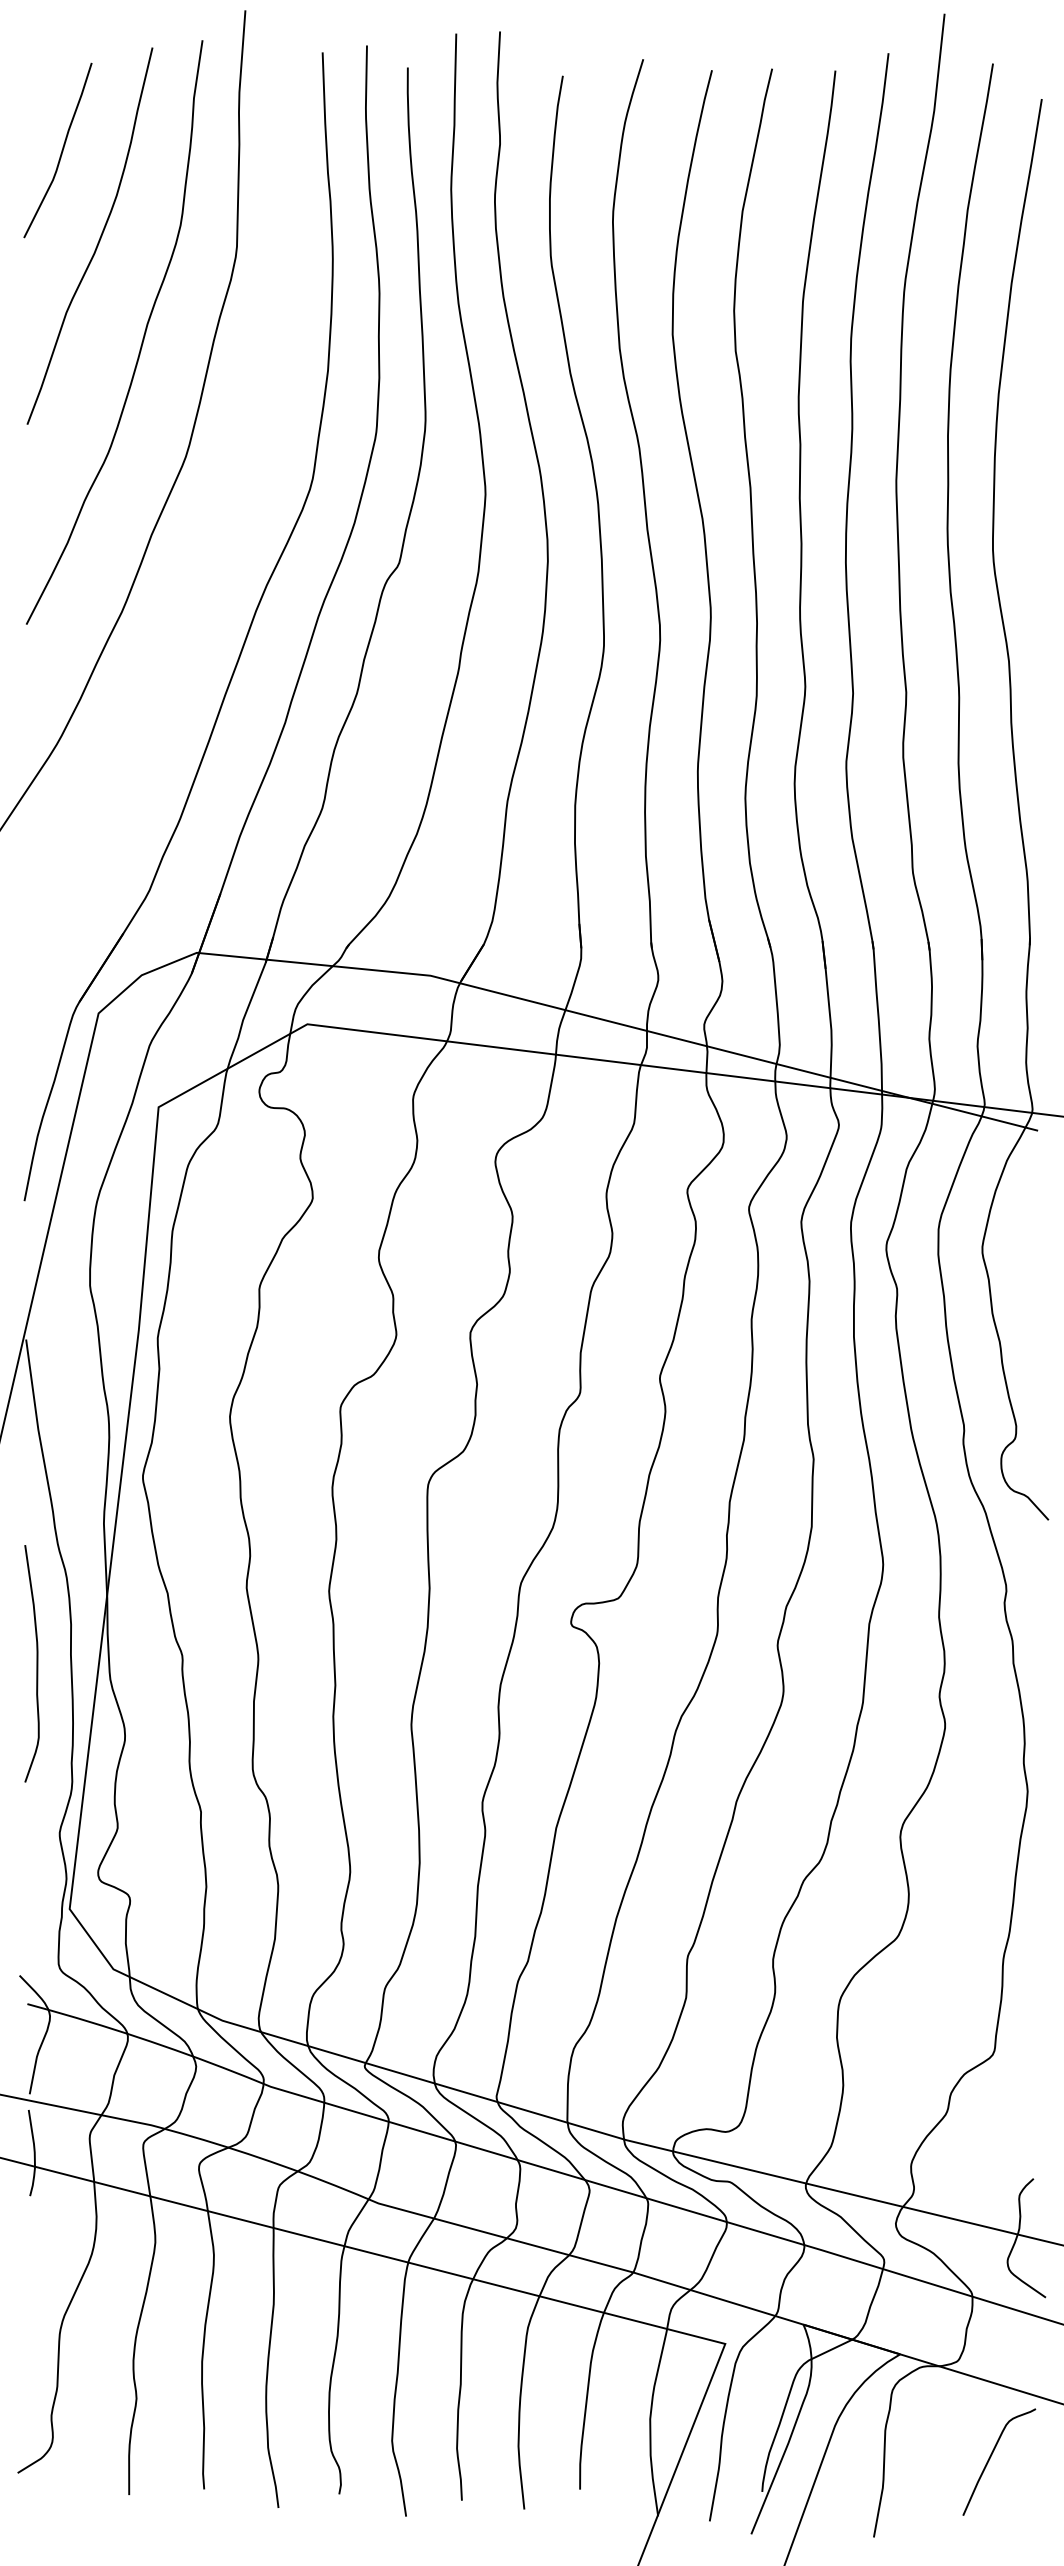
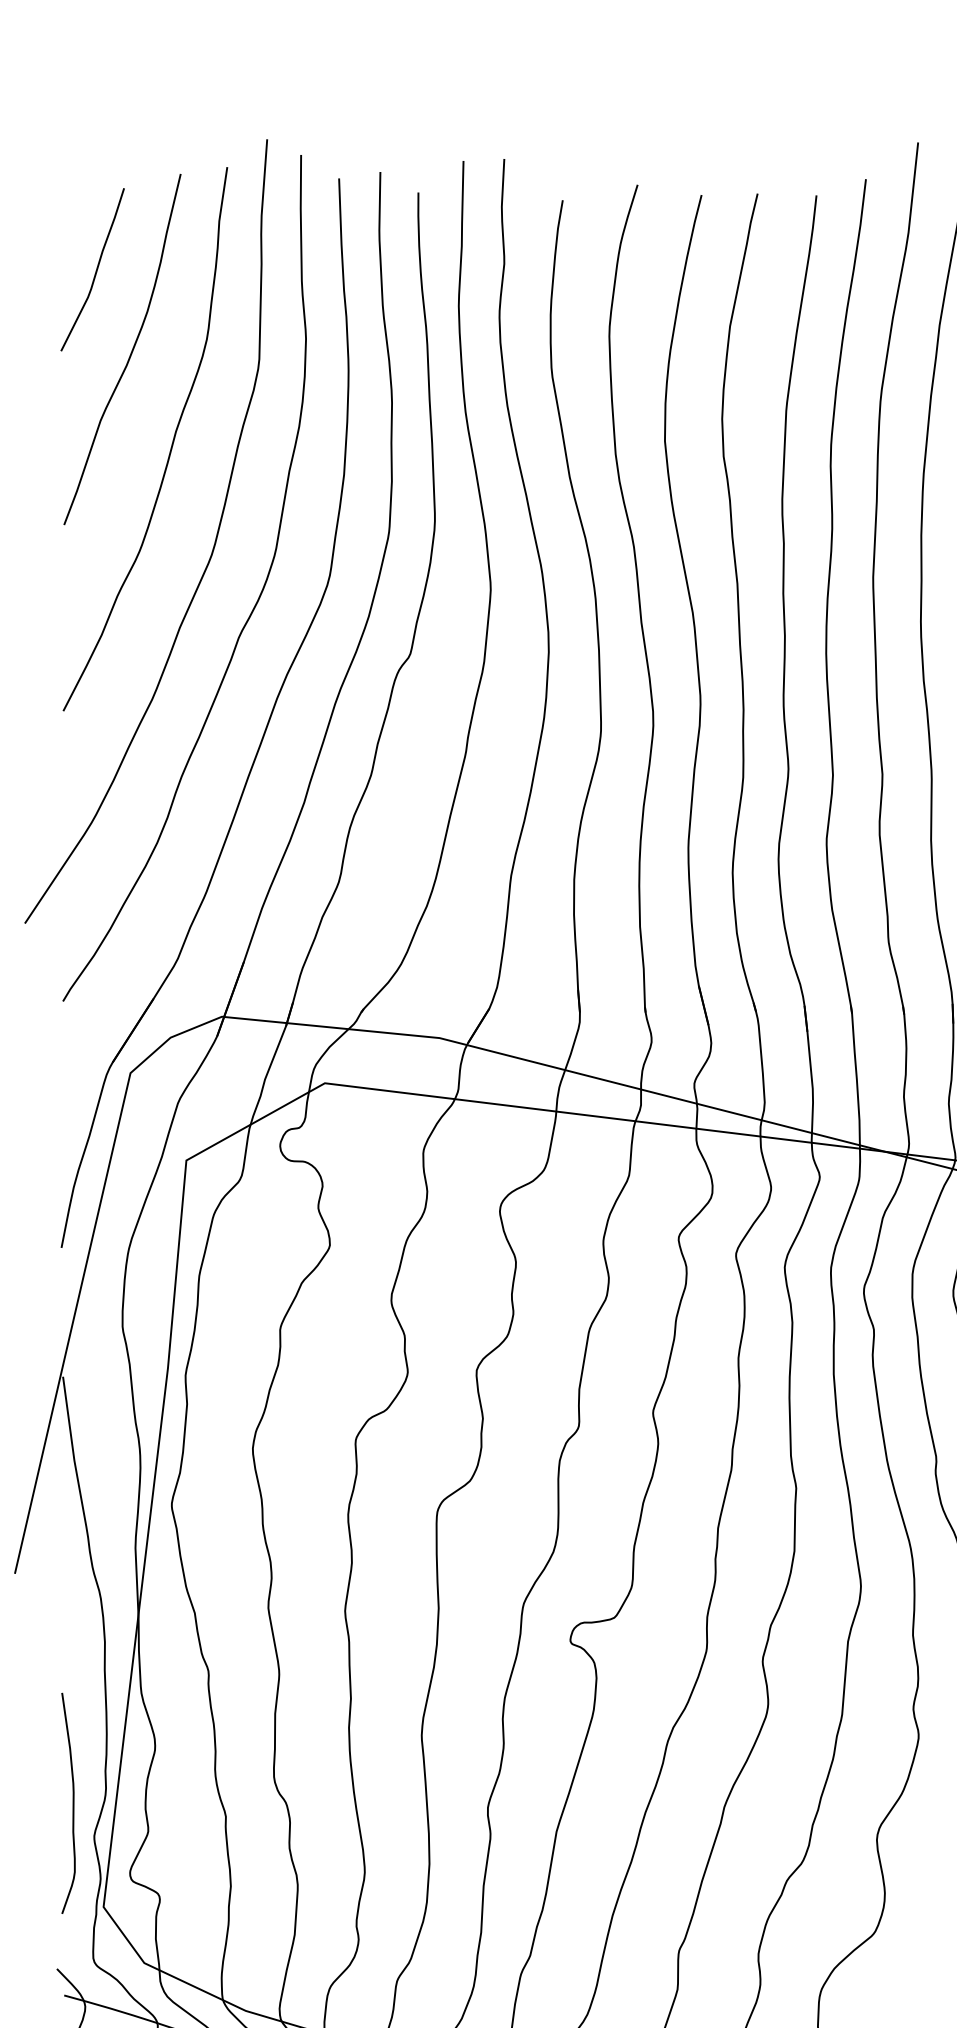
curve: (228, 517) -> (251, 611), added
curve: (36, 1663) -> (72, 1803), moved

